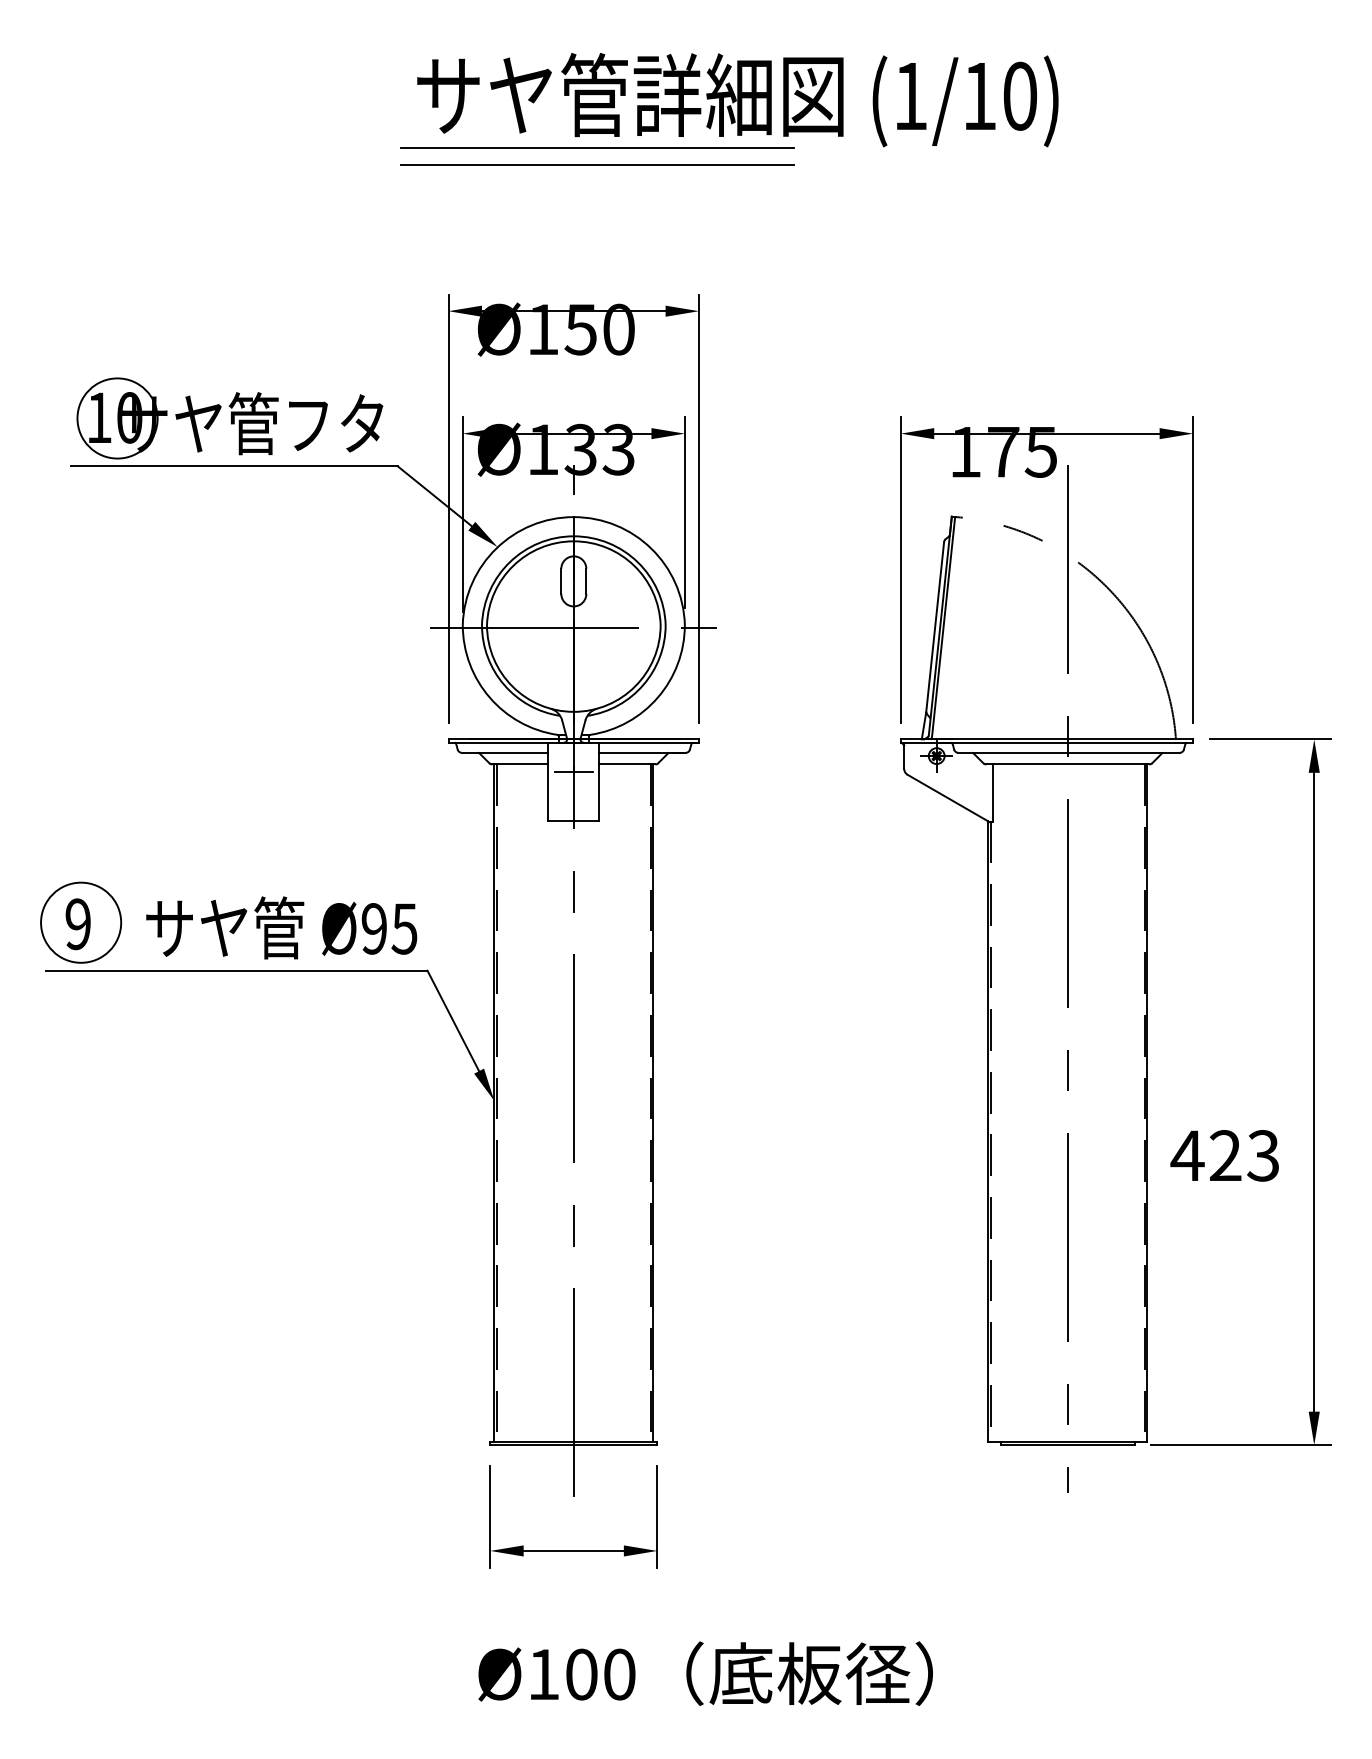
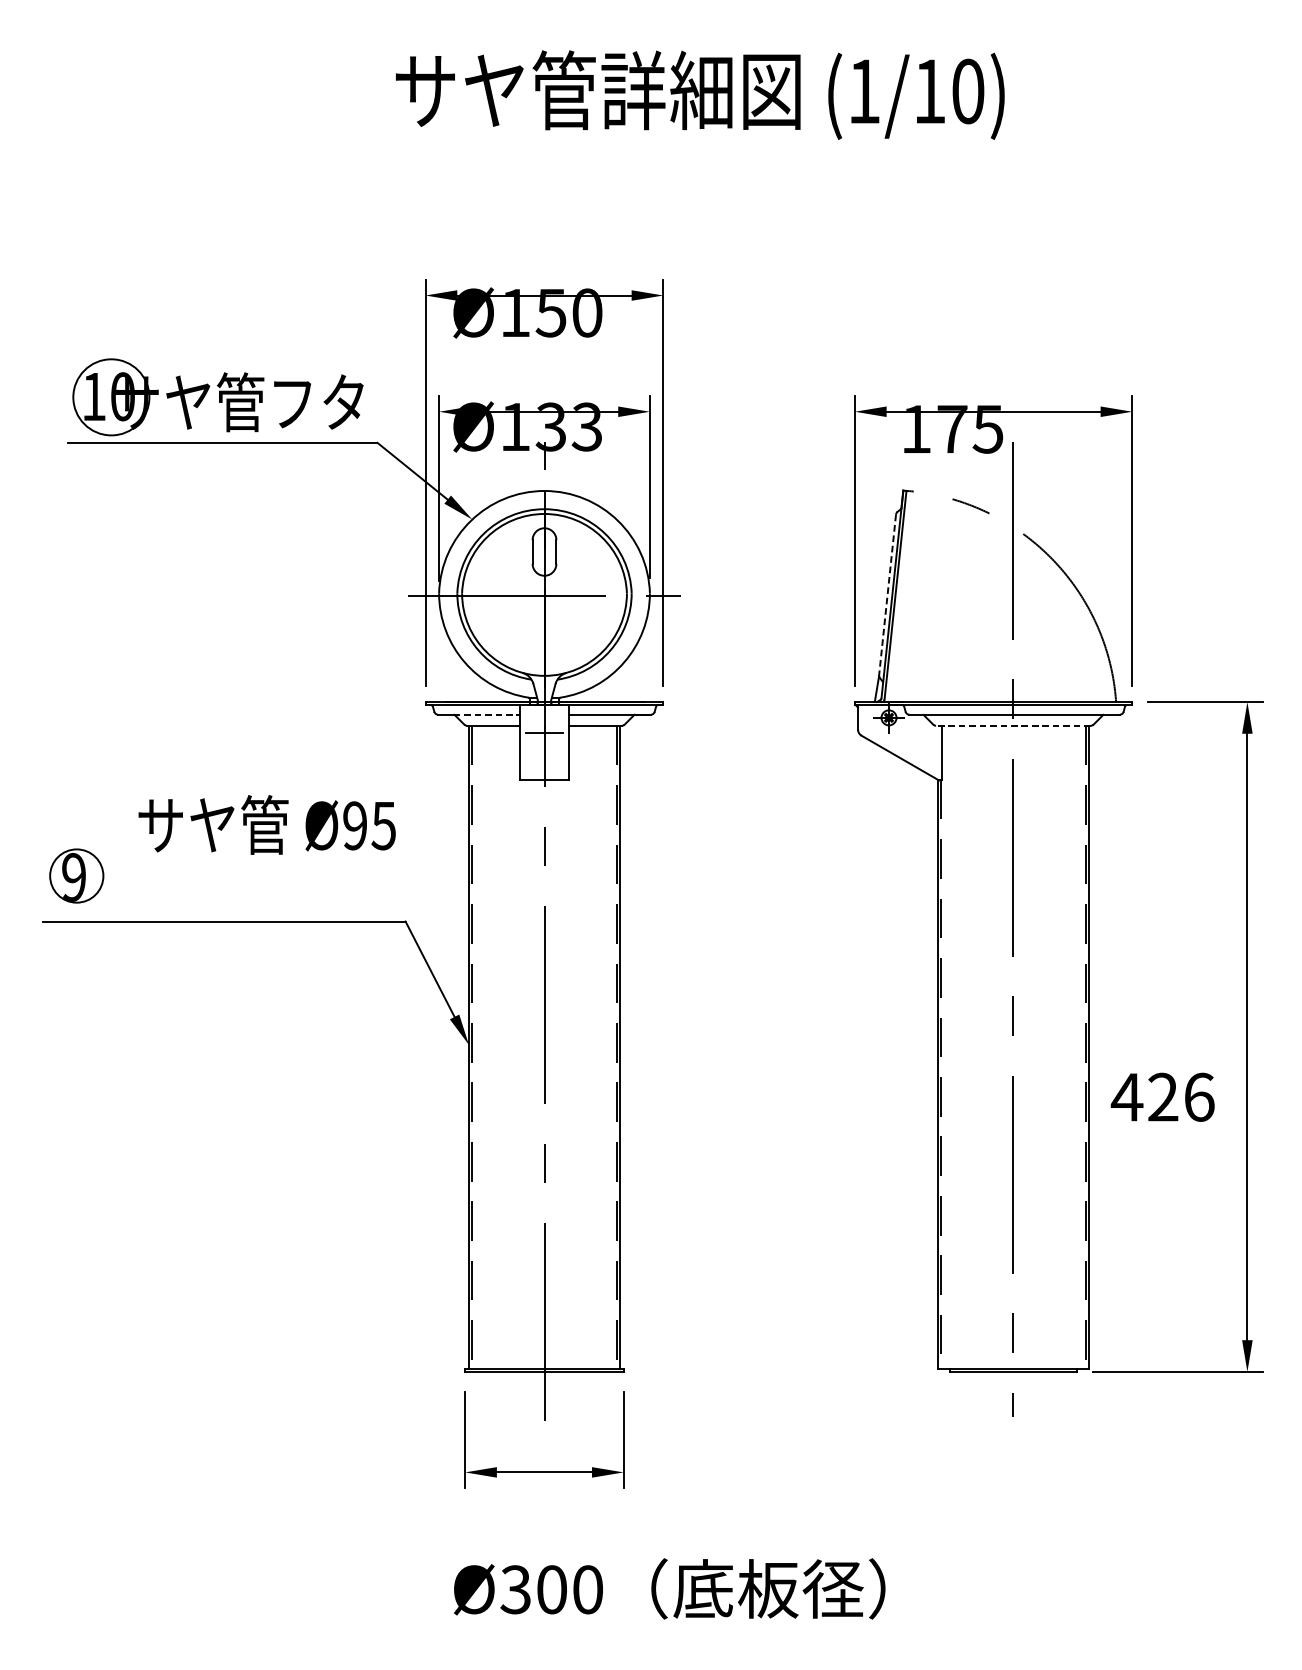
line: (597, 148) -> (566, 141), removed
line: (597, 165) -> (566, 157), removed
line: (935, 627) -> (887, 595), solid -> dashed
line: (513, 752) -> (487, 714), solid -> dashed
line: (1067, 764) -> (1013, 725), solid -> dashed
circle: (81, 922) -> (77, 875), size x0.7
text: (281, 927) -> (267, 824), moved
text: (1263, 1155) -> (1199, 1097), 423 -> 426
text: (543, 1674) -> (515, 1589), Ø100 -> Ø300

